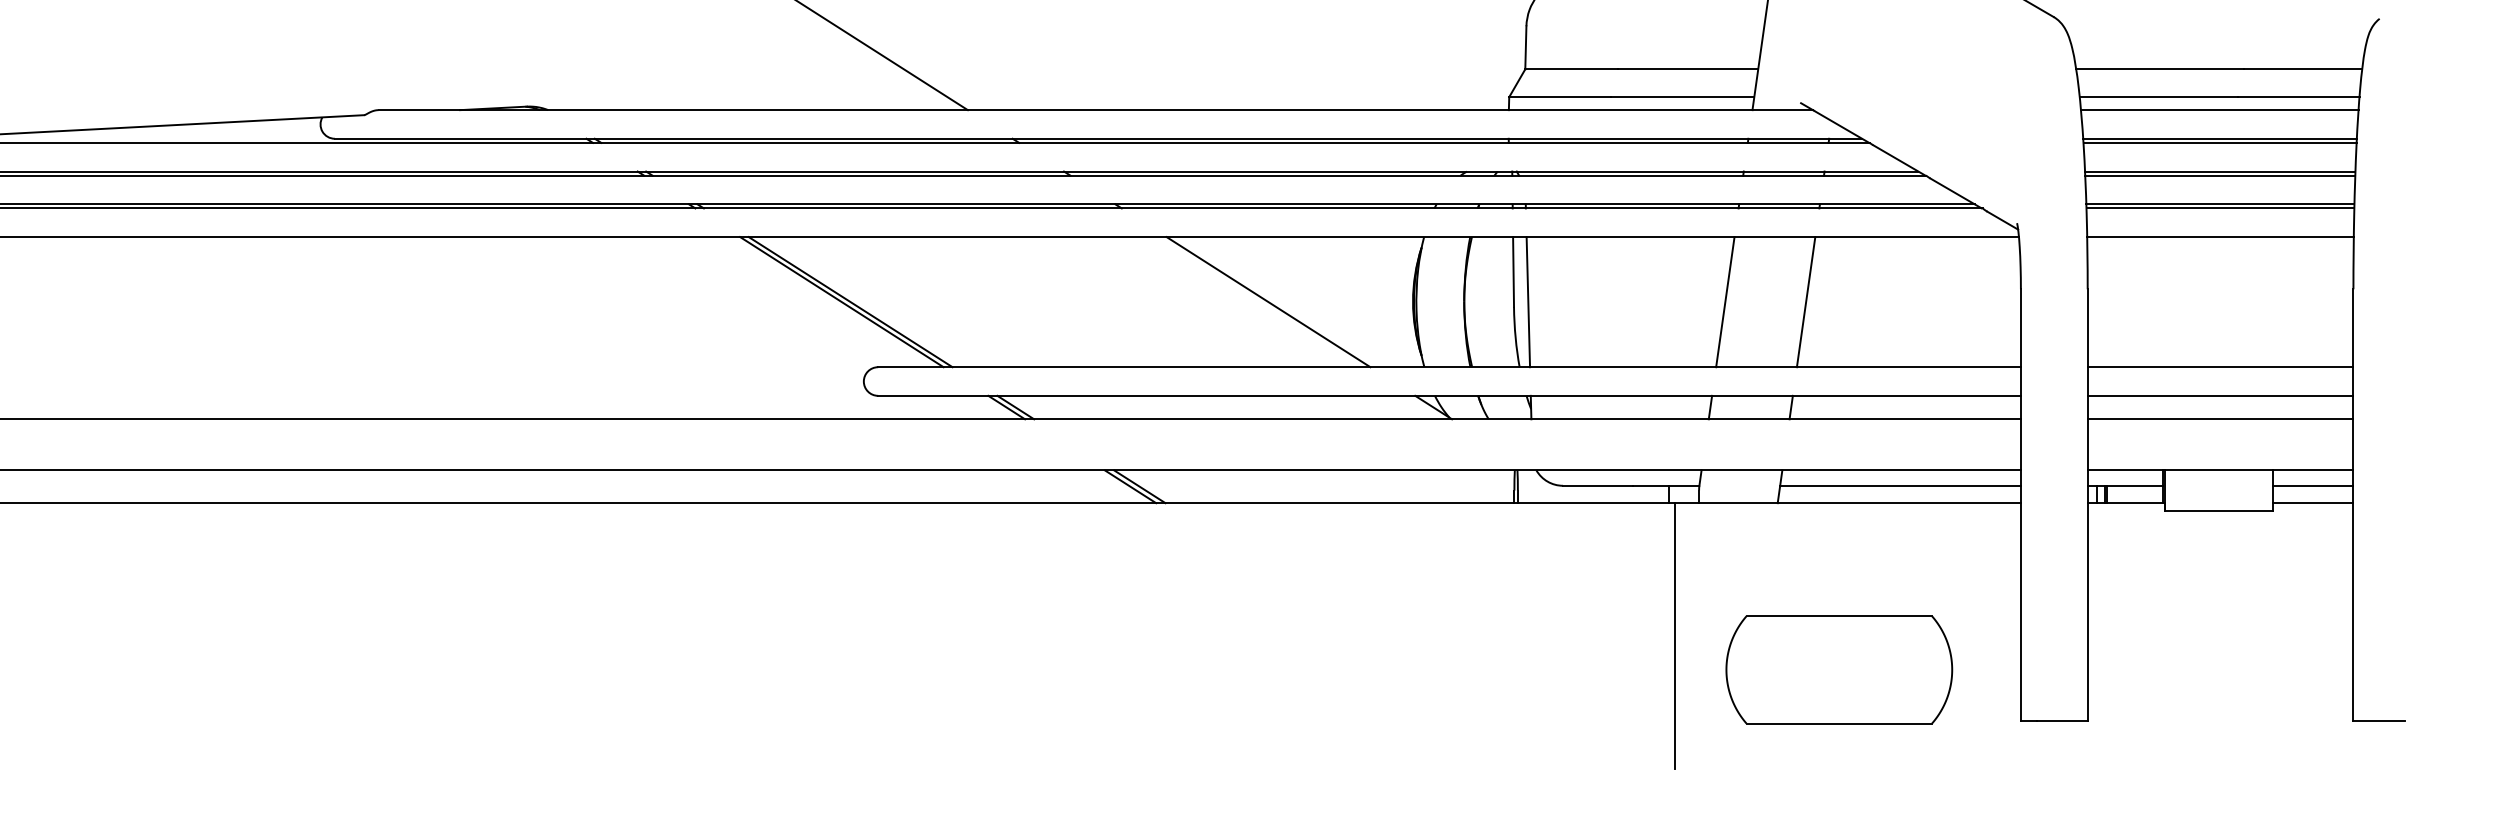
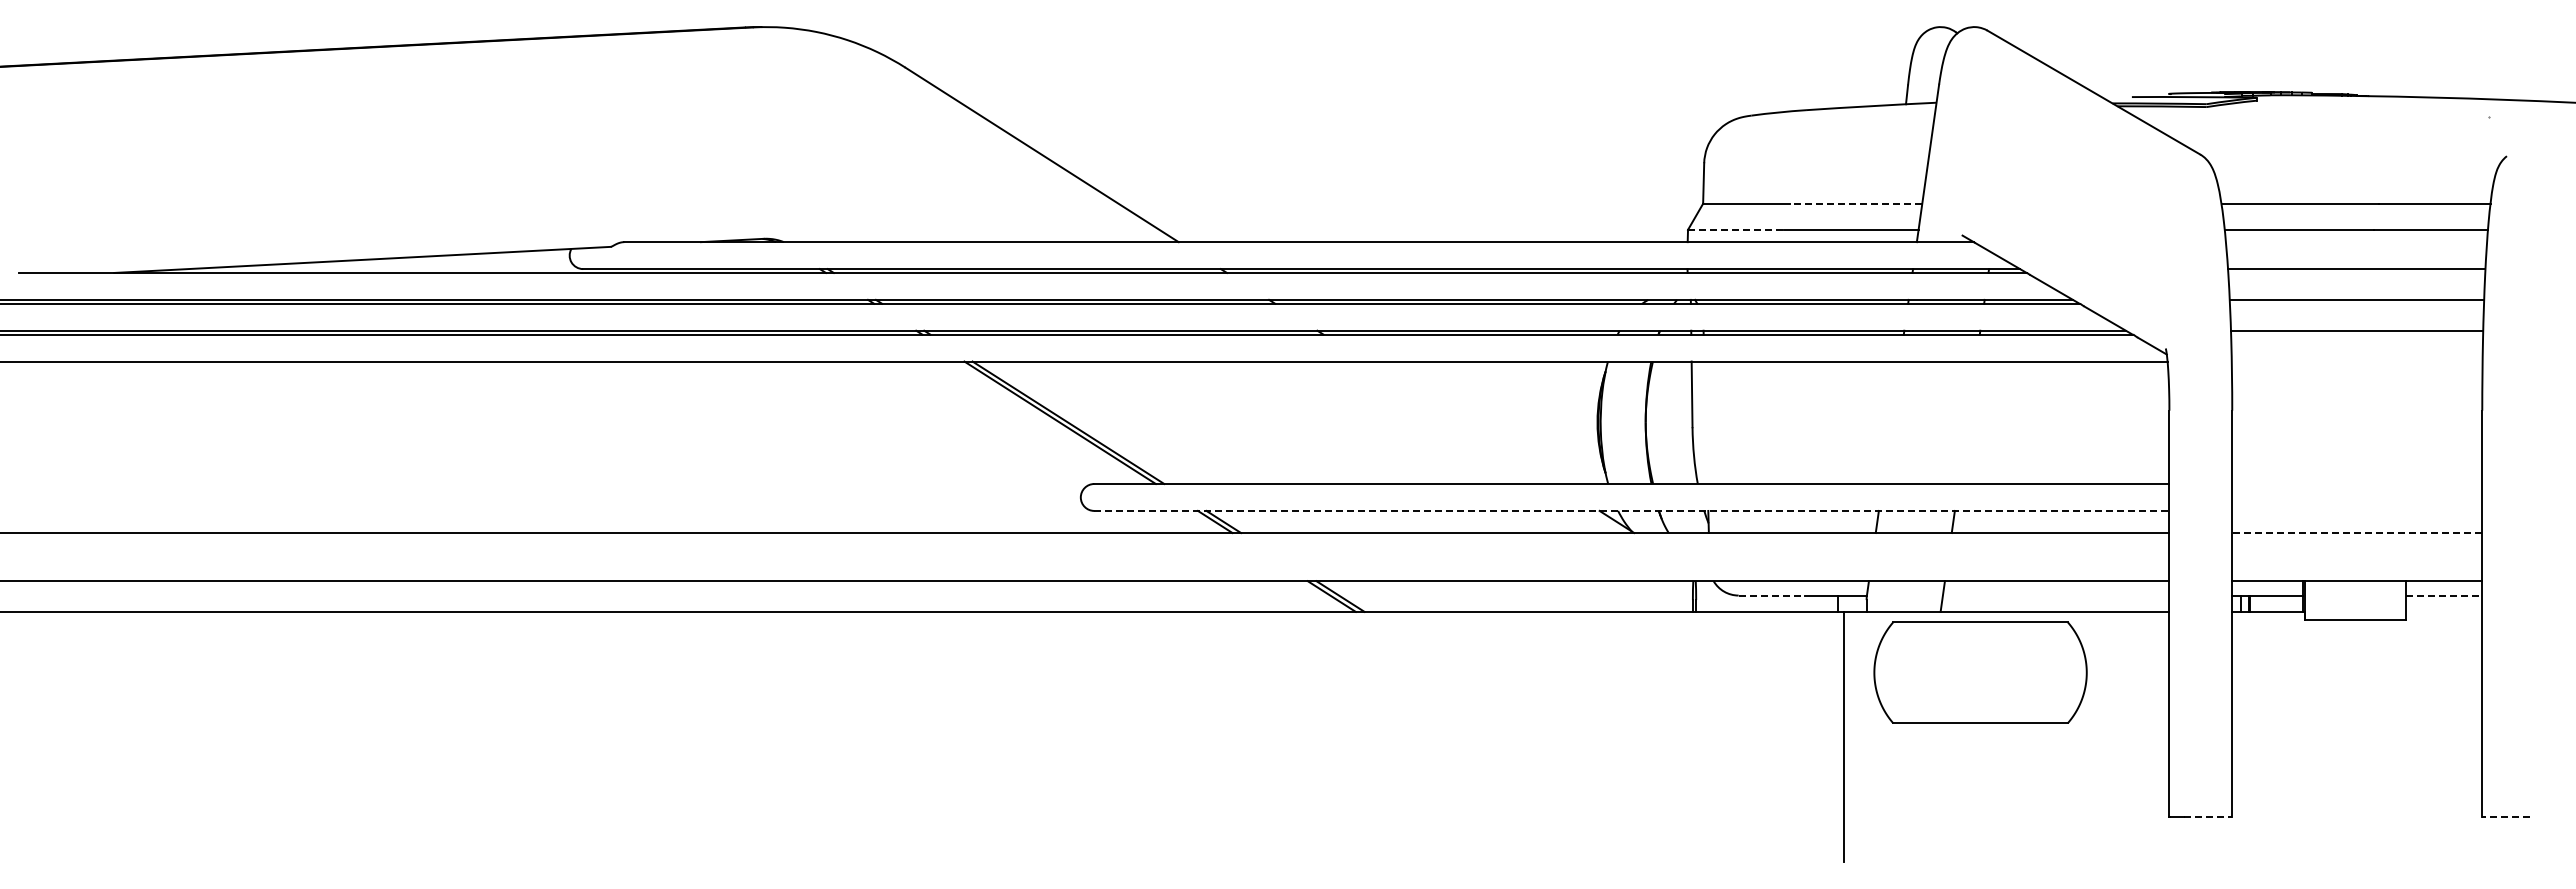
line: (1687, 69) -> (1855, 203), solid -> dashed
line: (1560, 96) -> (1736, 229), solid -> dashed
line: (2219, 110) -> (2356, 242), removed
line: (2219, 142) -> (2356, 272), removed
line: (2219, 175) -> (2356, 303), removed
line: (2220, 208) -> (2357, 334), removed
line: (2219, 237) -> (2356, 361), removed
line: (1268, 301) -> (1461, 422), removed
line: (1527, 301) -> (1705, 422), removed
line: (1725, 301) -> (1891, 422), removed
line: (1805, 301) -> (1966, 422), removed
line: (2220, 367) -> (2357, 484), removed
line: (1449, 395) -> (1631, 510), solid -> dashed
line: (2220, 395) -> (2357, 510), removed
line: (2219, 419) -> (2356, 533), solid -> dashed
line: (1599, 485) -> (1772, 595), solid -> dashed
line: (1899, 485) -> (2055, 595), removed
line: (2313, 485) -> (2444, 595), solid -> dashed
line: (2313, 502) -> (2444, 611), removed
part: (1839, 669) -> (1980, 672), moved
line: (2062, 720) -> (2208, 816), solid -> dashed
line: (2378, 720) -> (2505, 816), solid -> dashed

